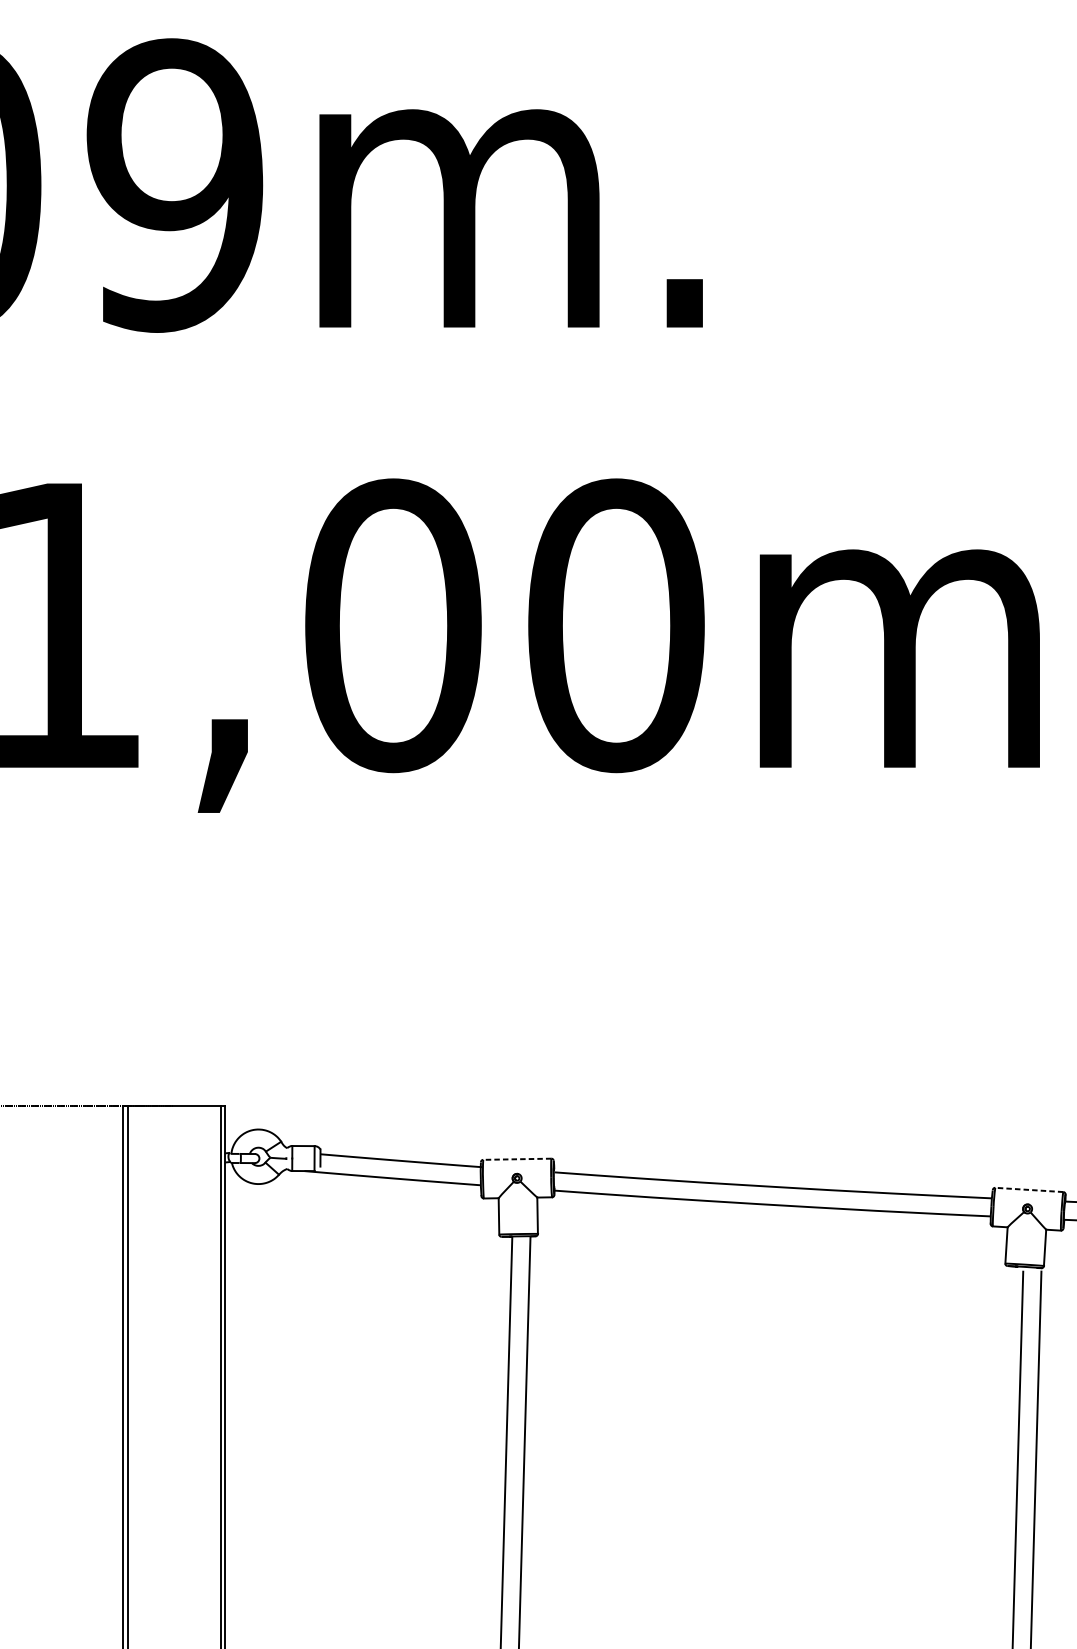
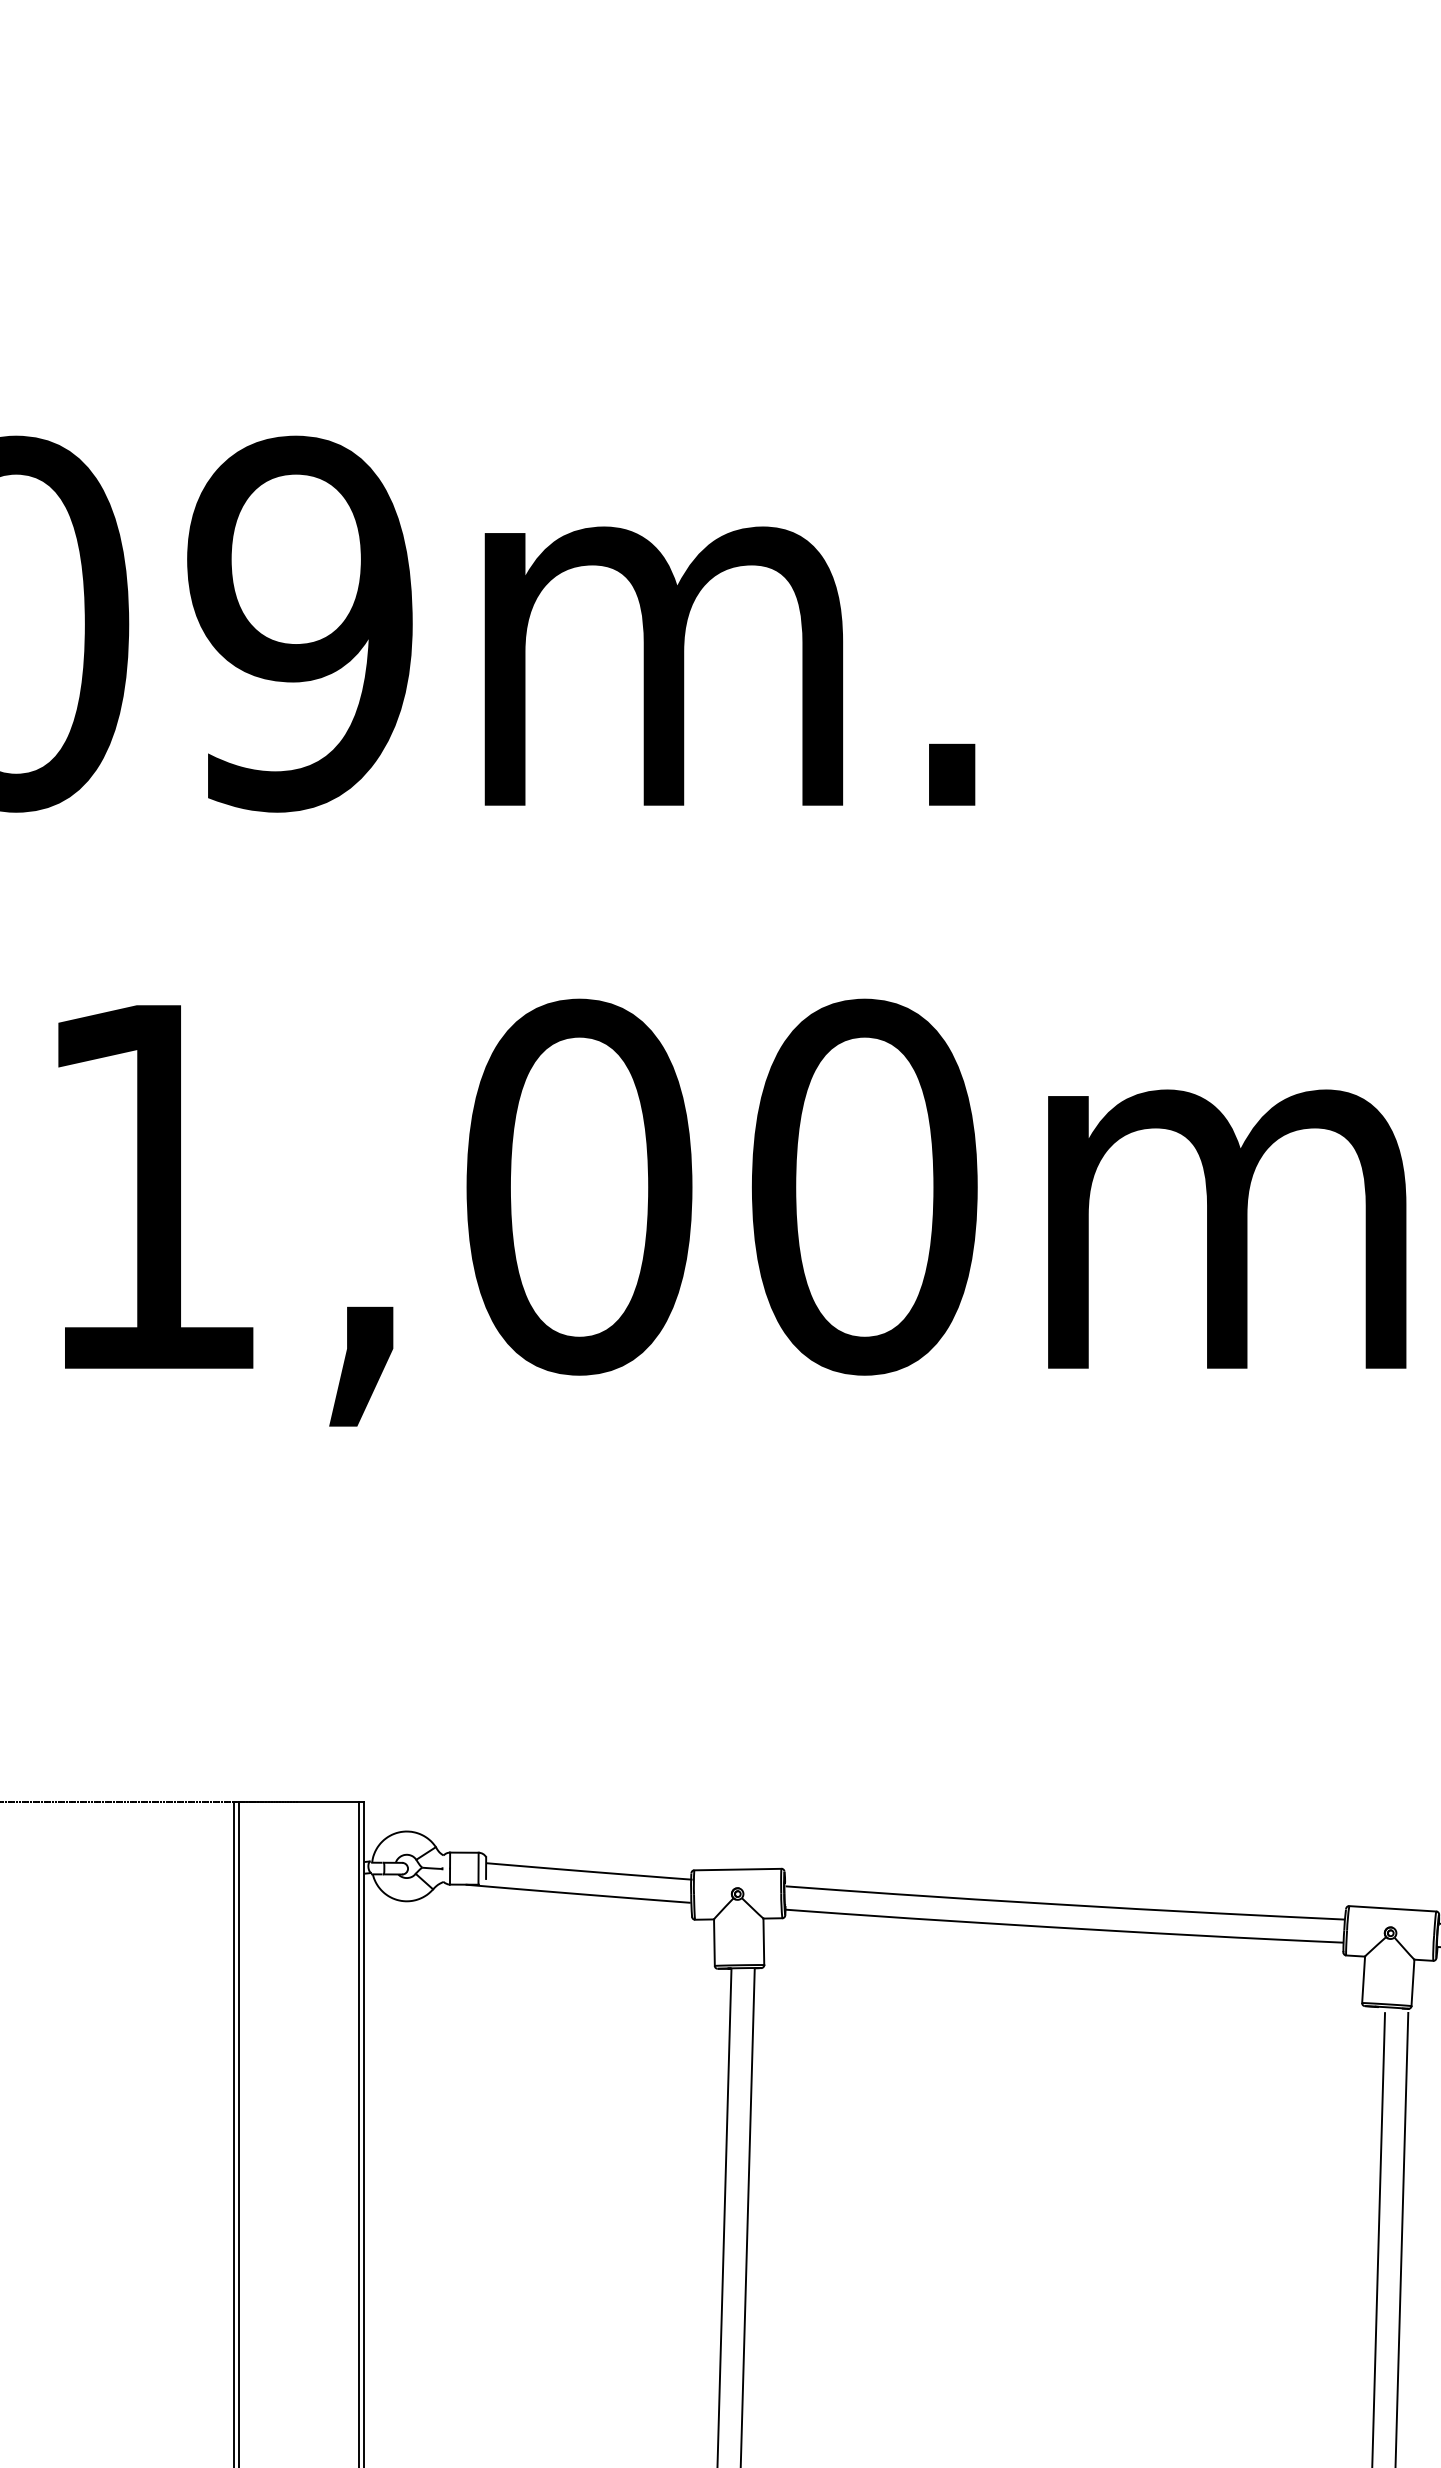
line: (517, 1159) -> (737, 1869), dashed -> solid
line: (1029, 1189) -> (1392, 1908), dashed -> solid

